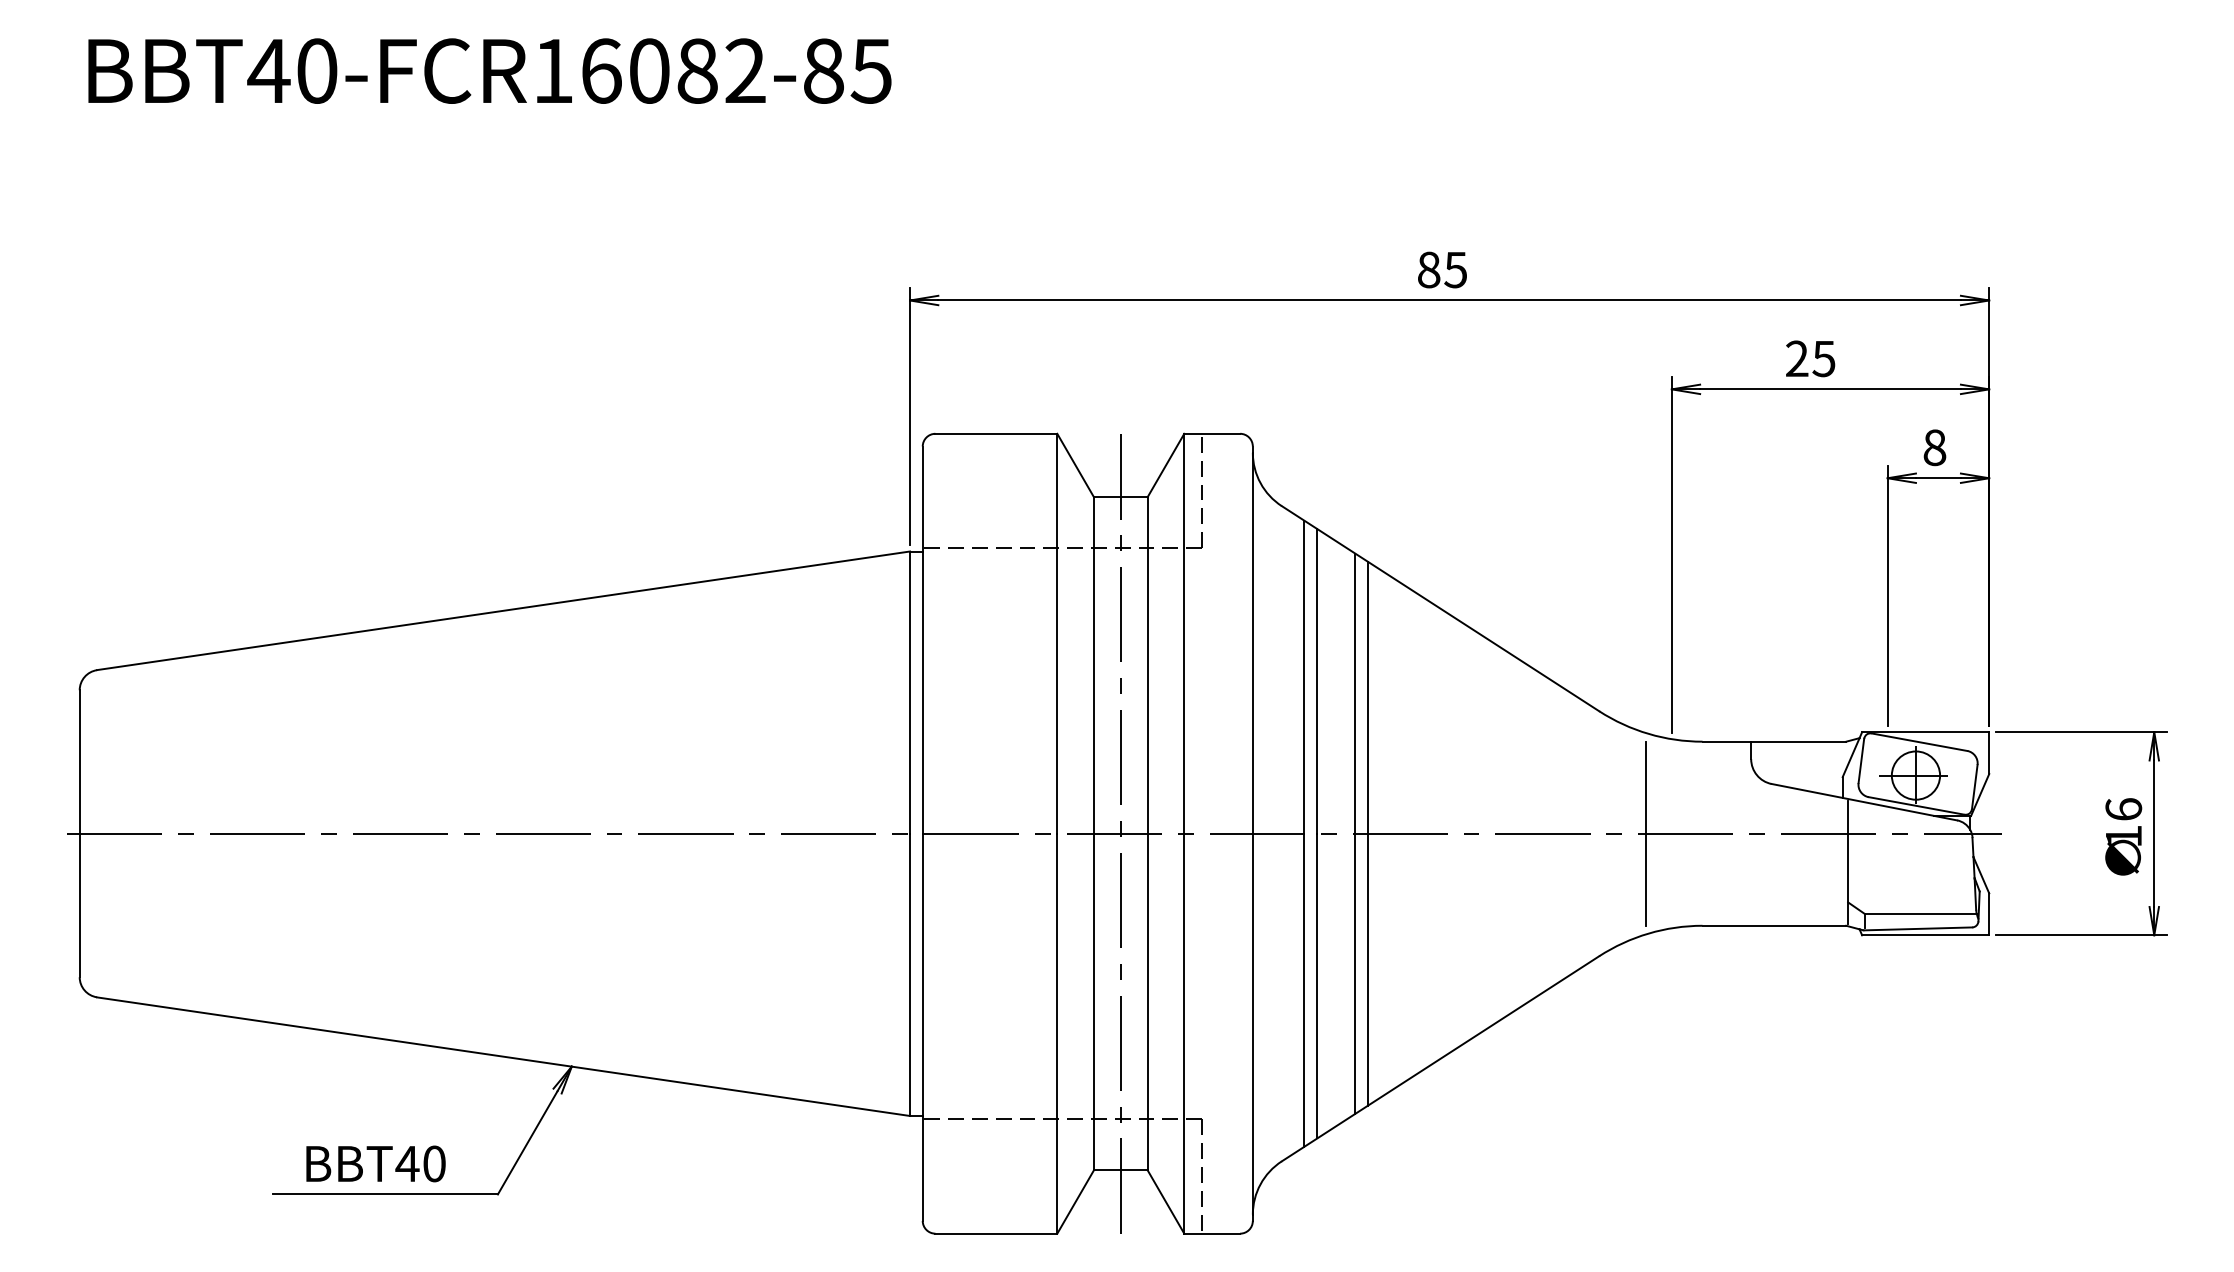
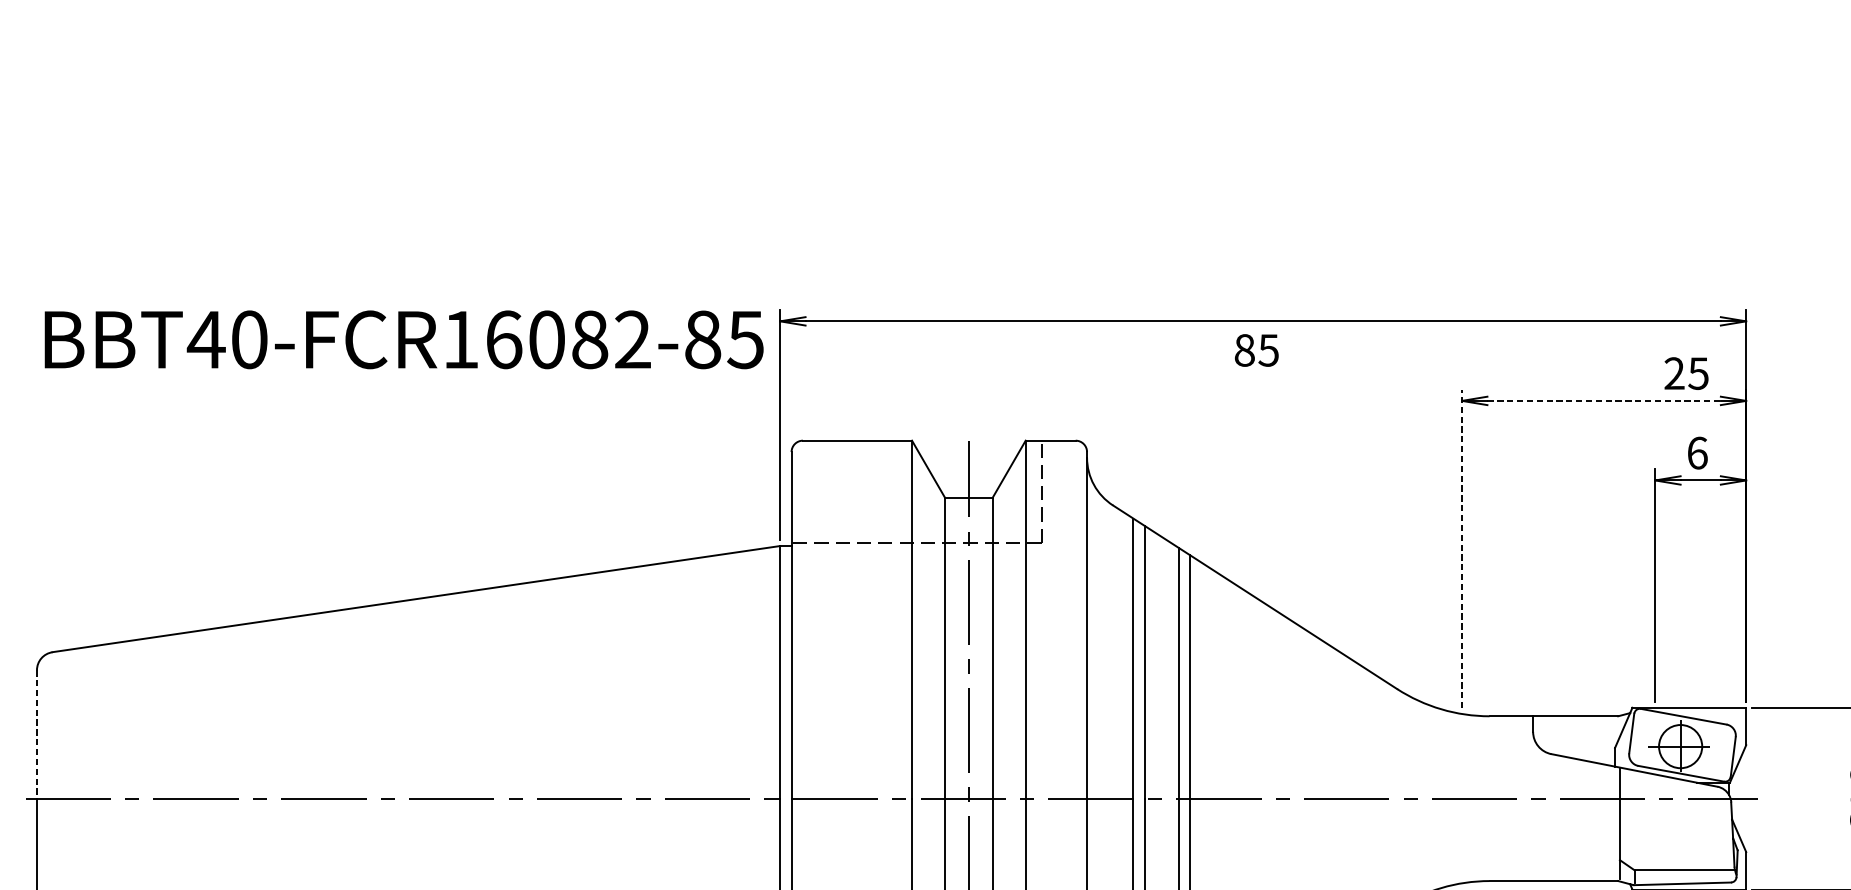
text: (489, 70) -> (403, 339), moved
text: (1442, 269) -> (1256, 350), moved
text: (1810, 358) -> (1686, 373), moved
line: (1831, 389) -> (1605, 401), solid -> dashed
text: (1934, 447) -> (1697, 452), 8 -> 6
line: (1671, 554) -> (1461, 548), solid -> dashed
line: (79, 762) -> (36, 734), solid -> dashed
line: (1646, 833) -> (1439, 798), removed

